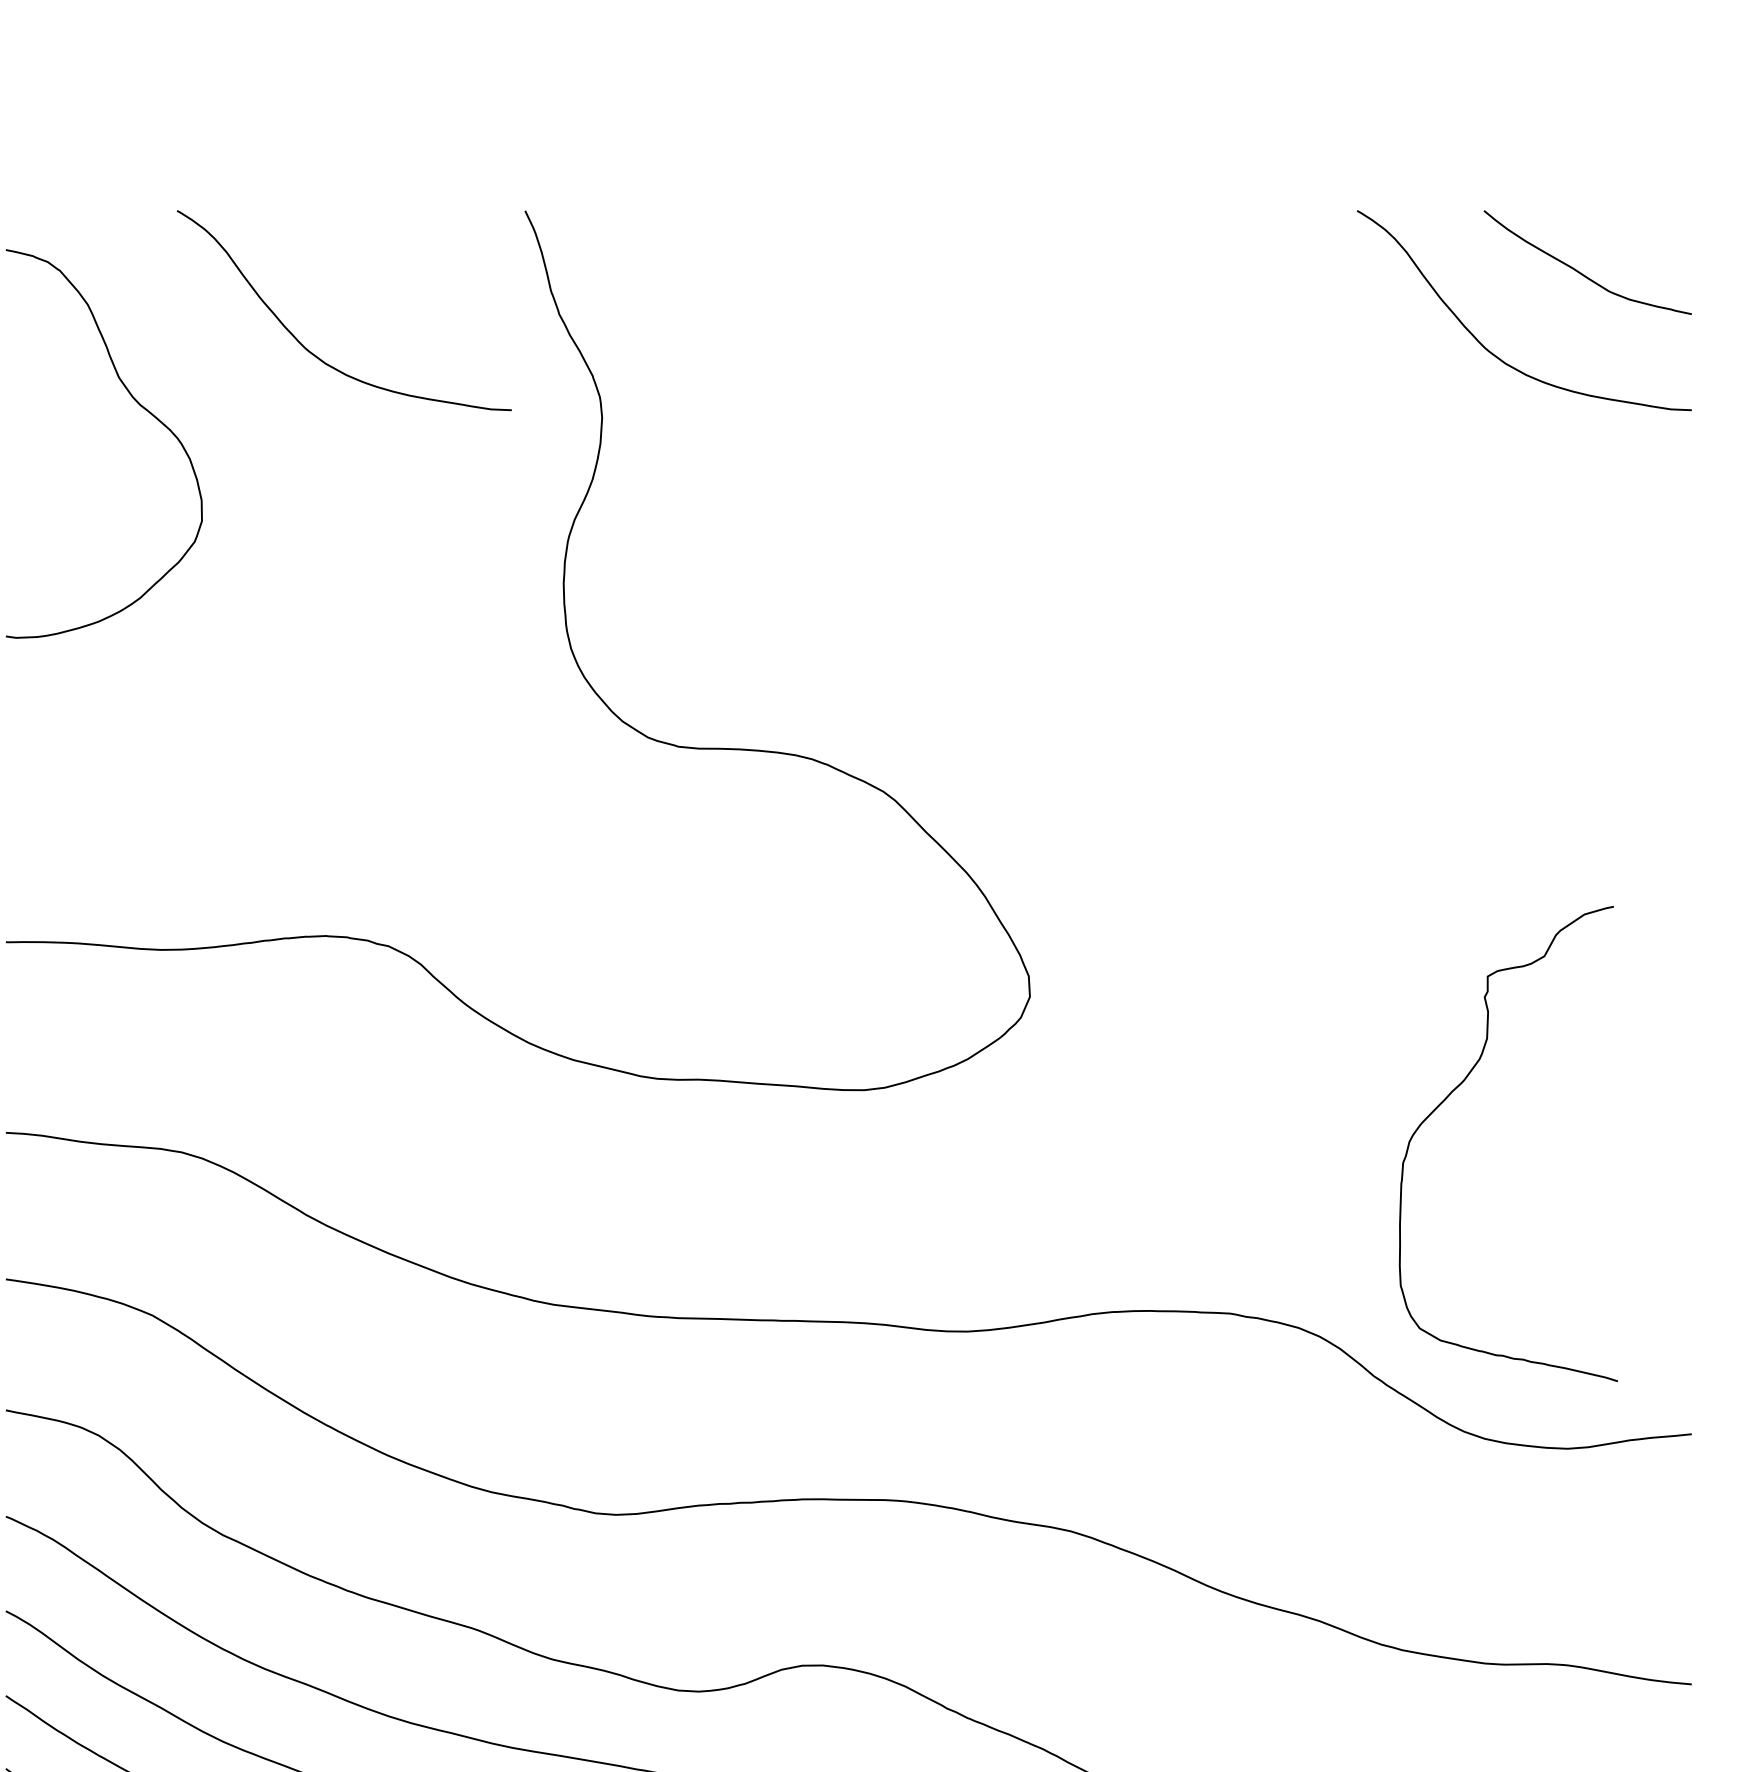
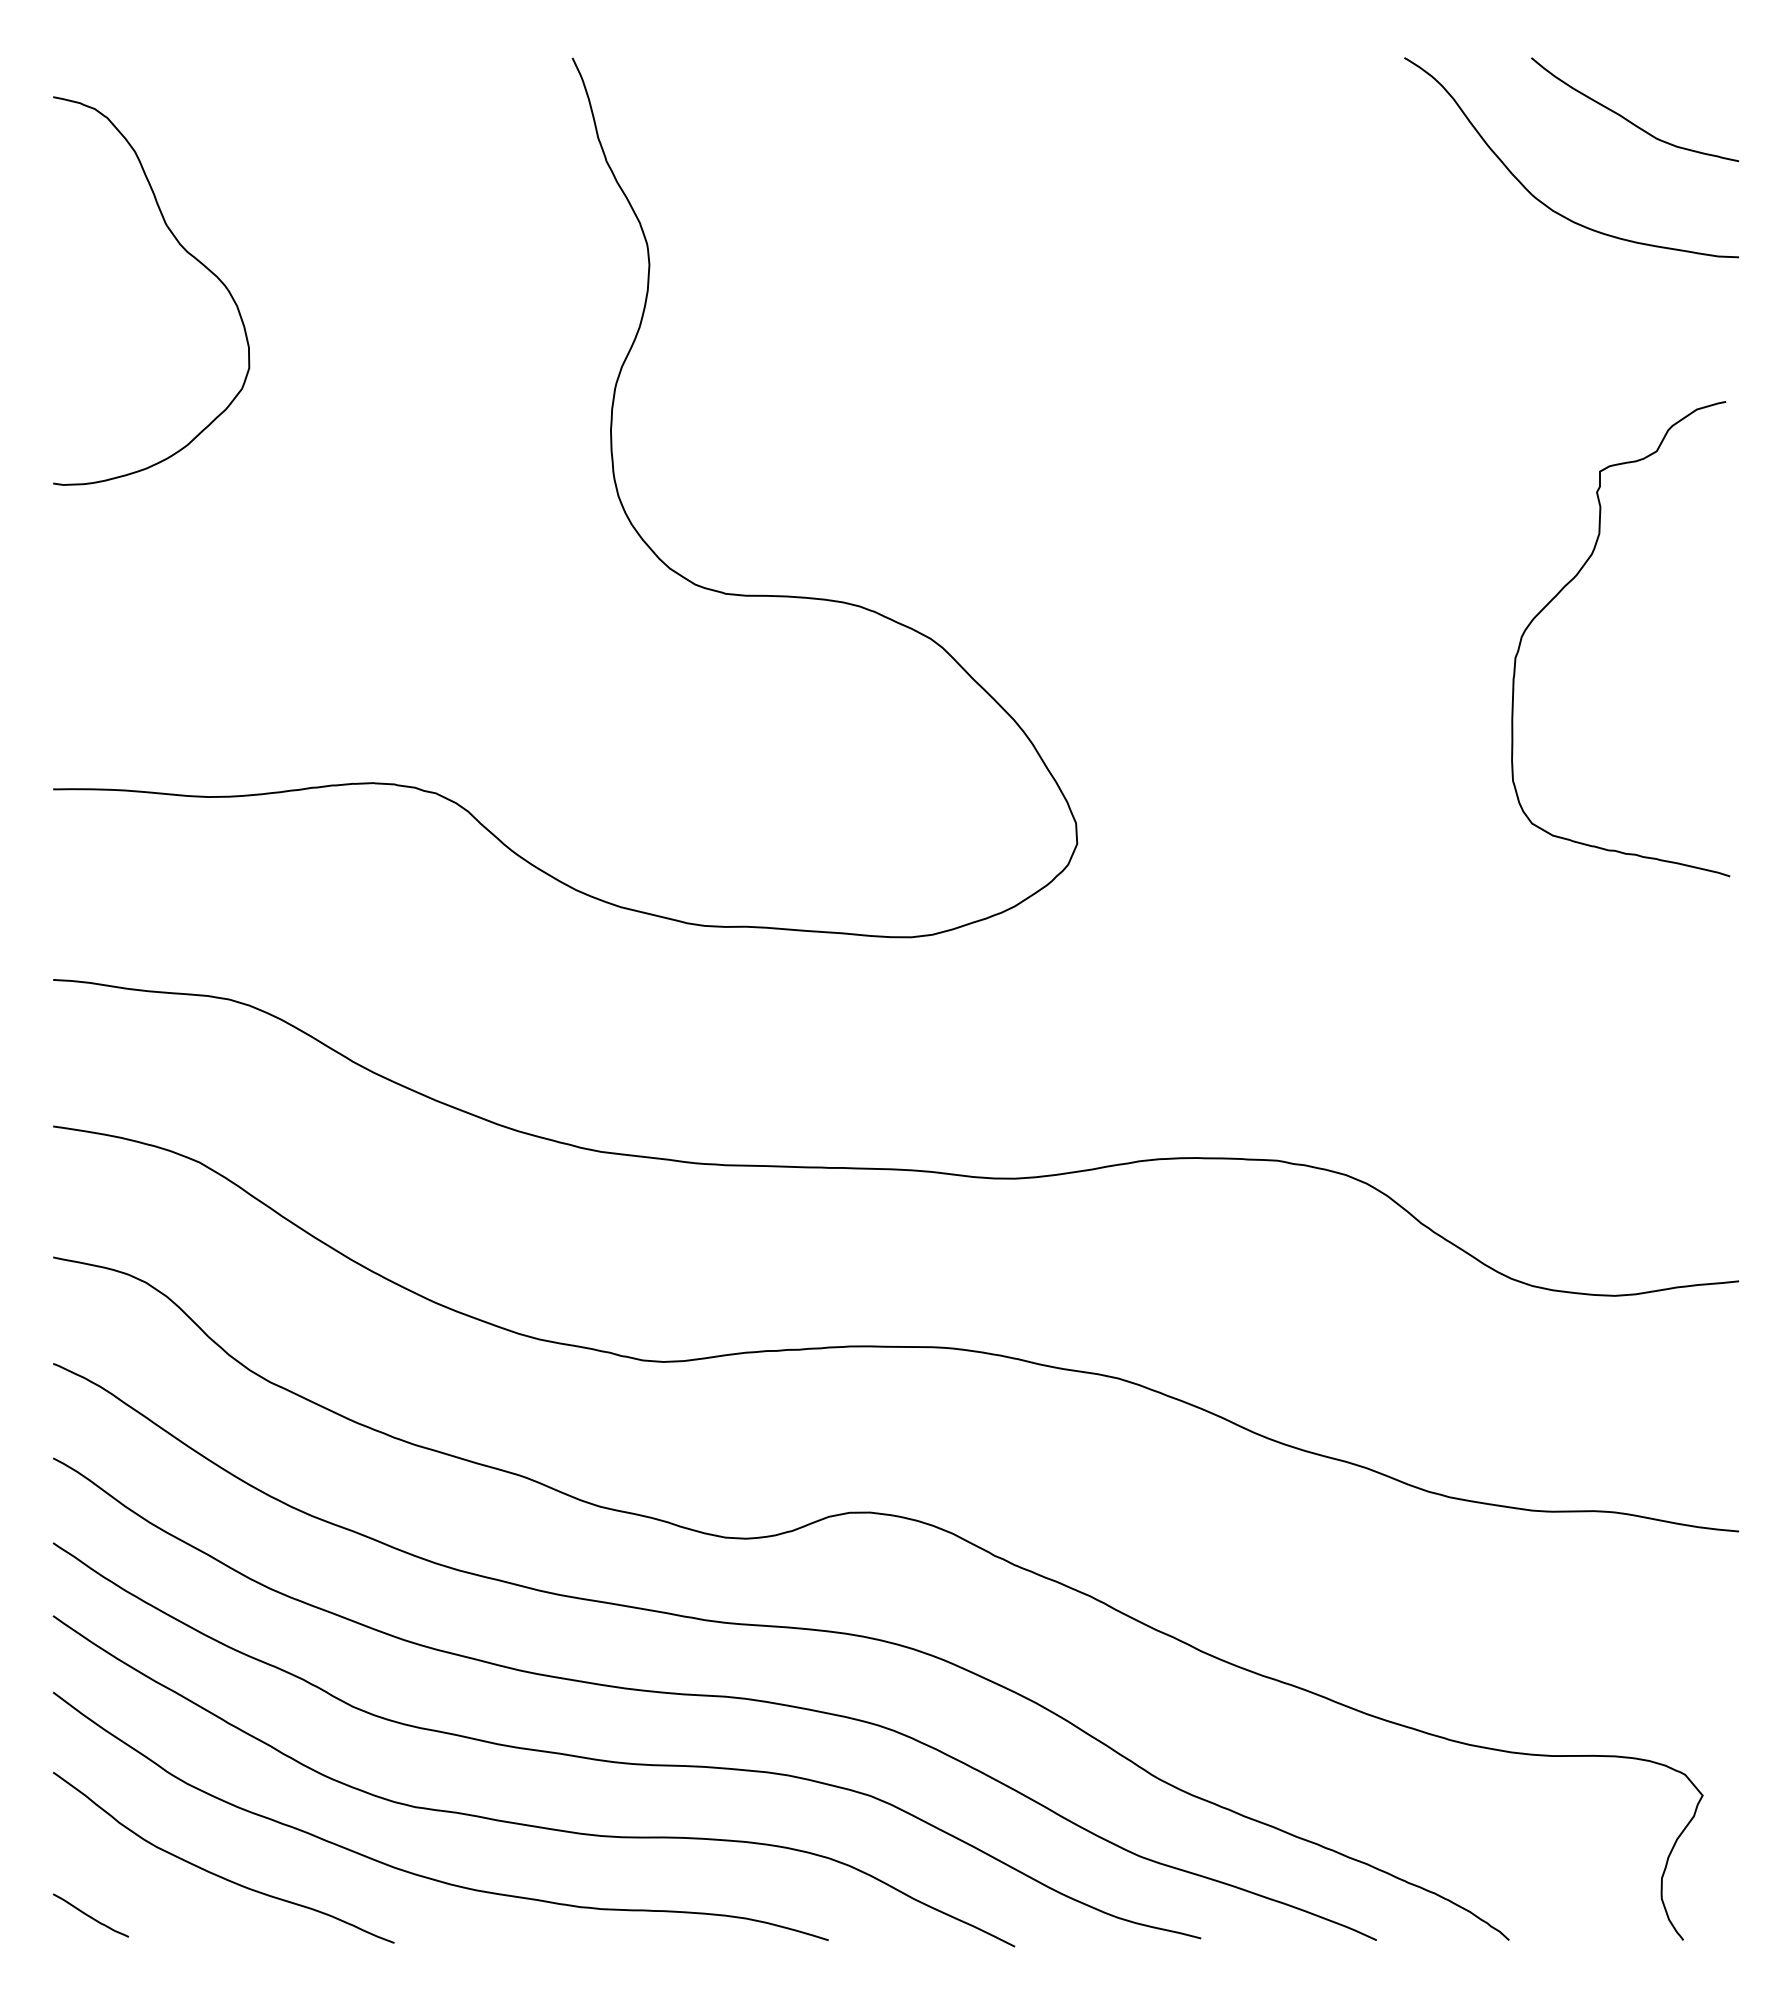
curve: (311, 351) -> (358, 198), removed
curve: (1455, 1090) -> (1567, 585), moved

